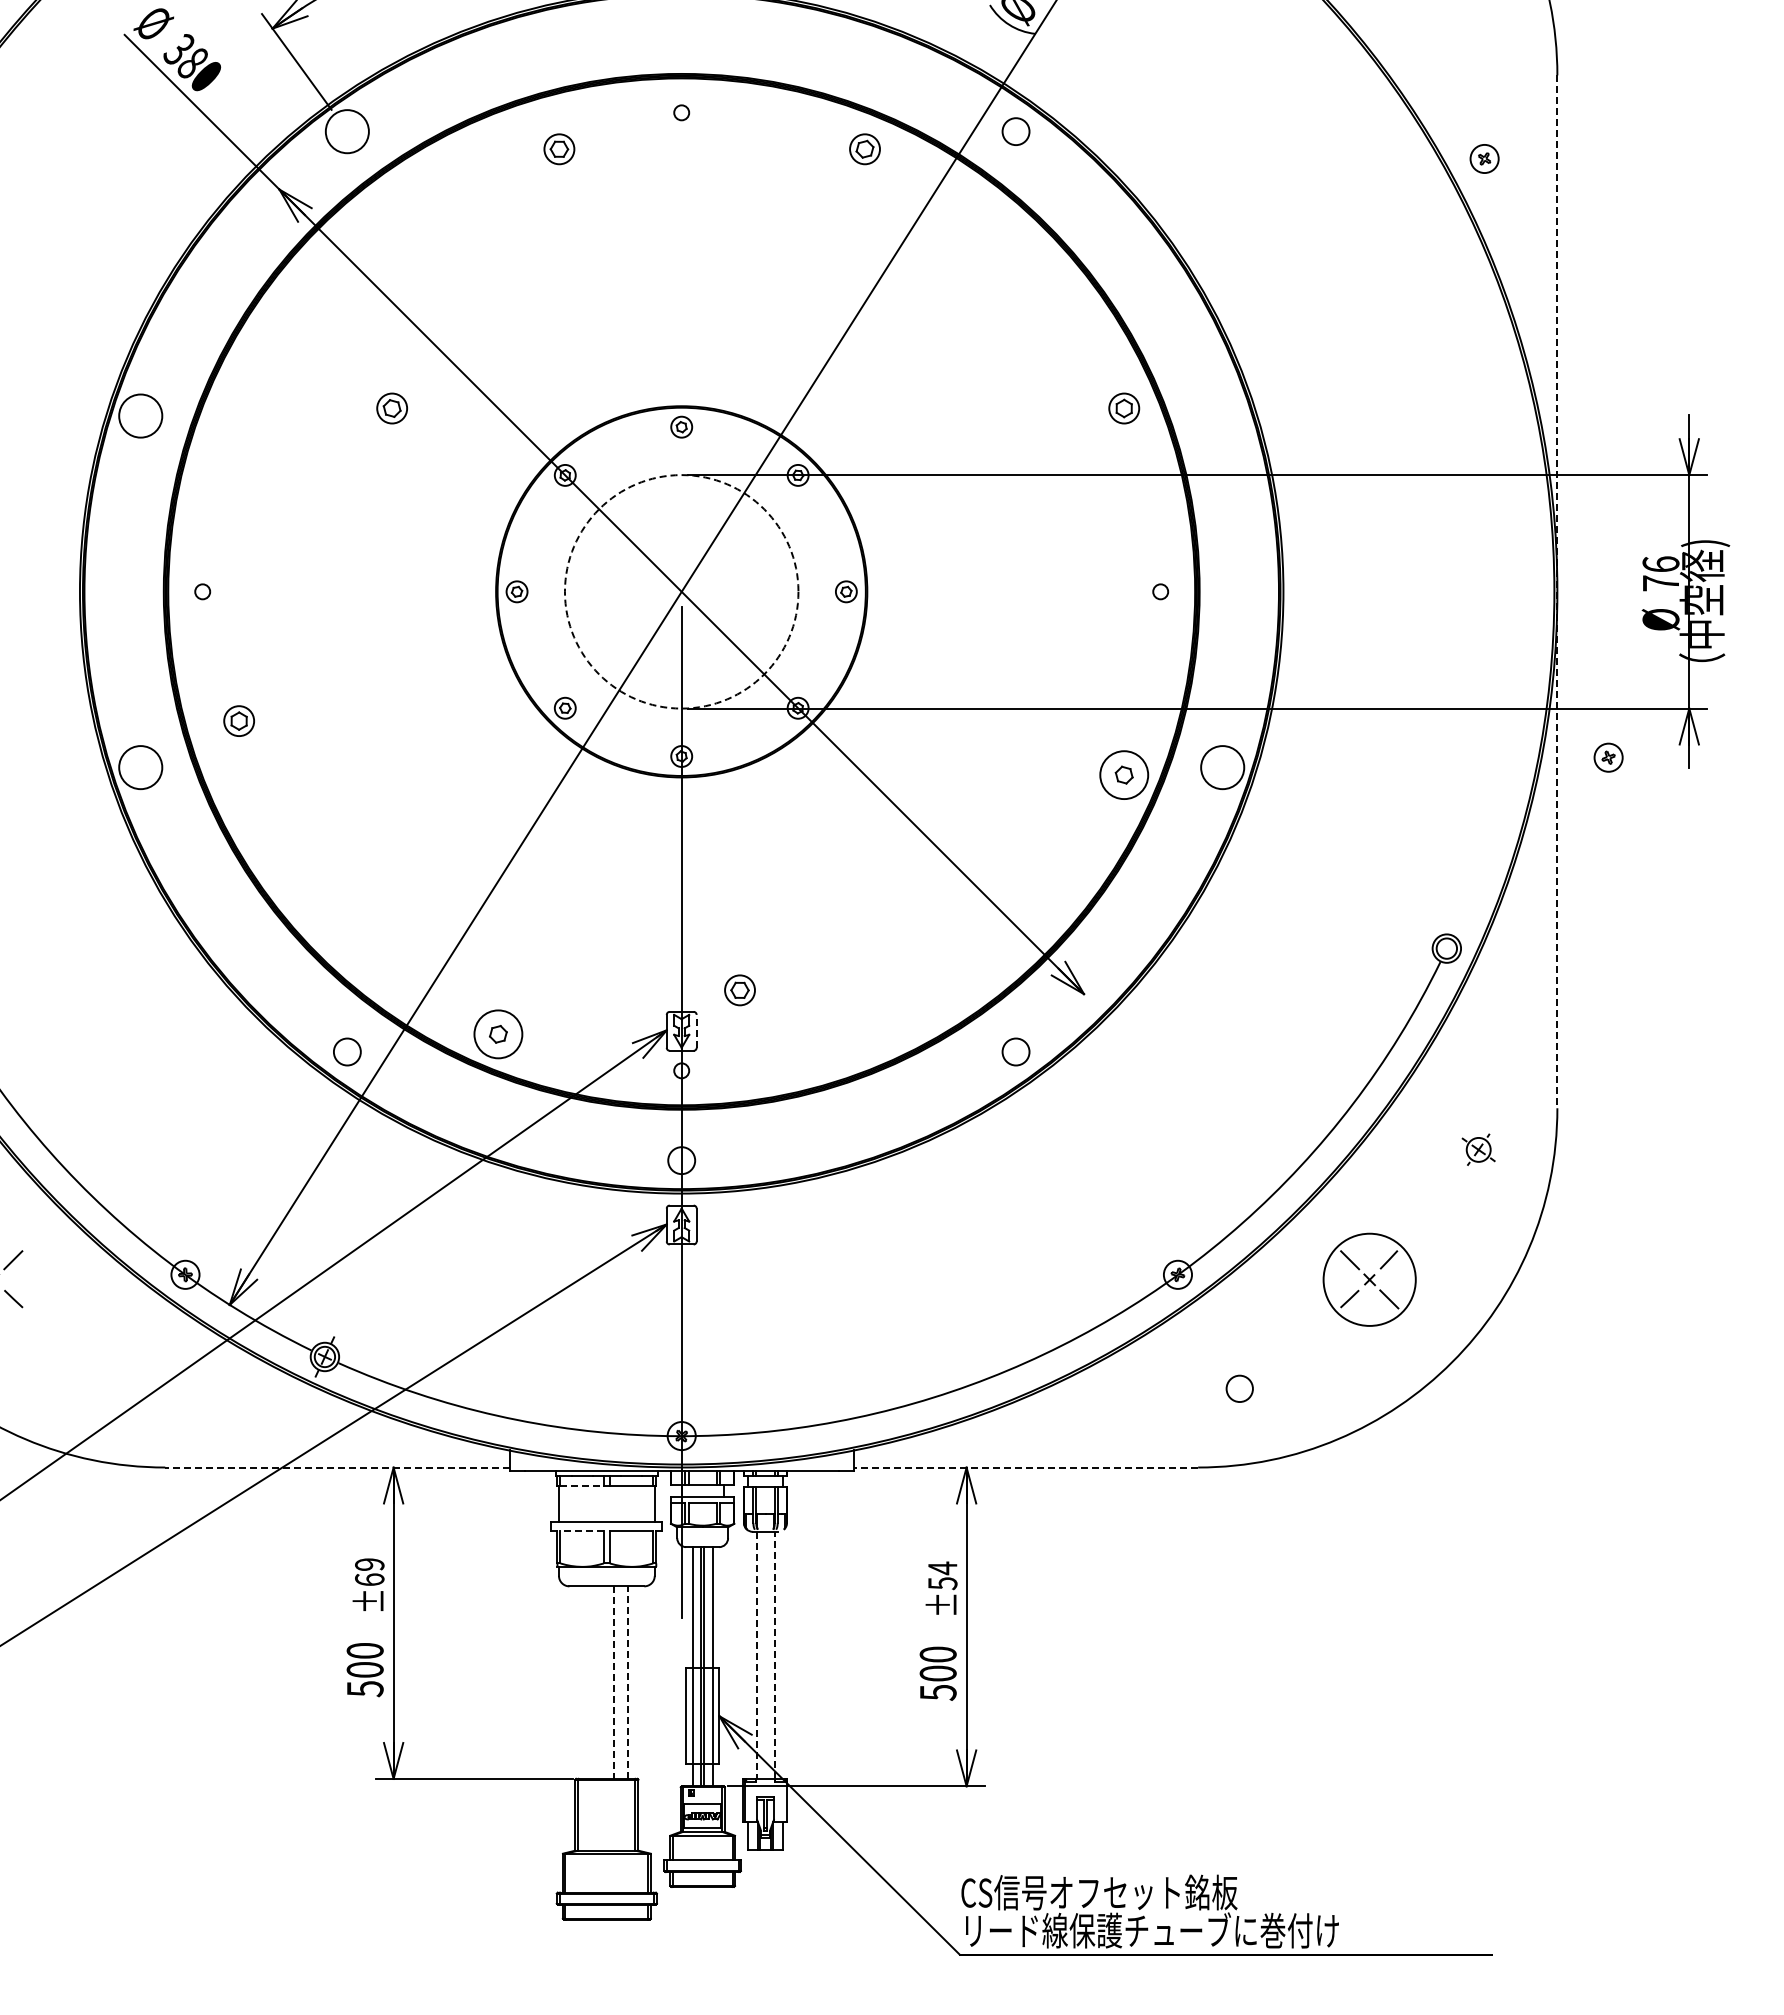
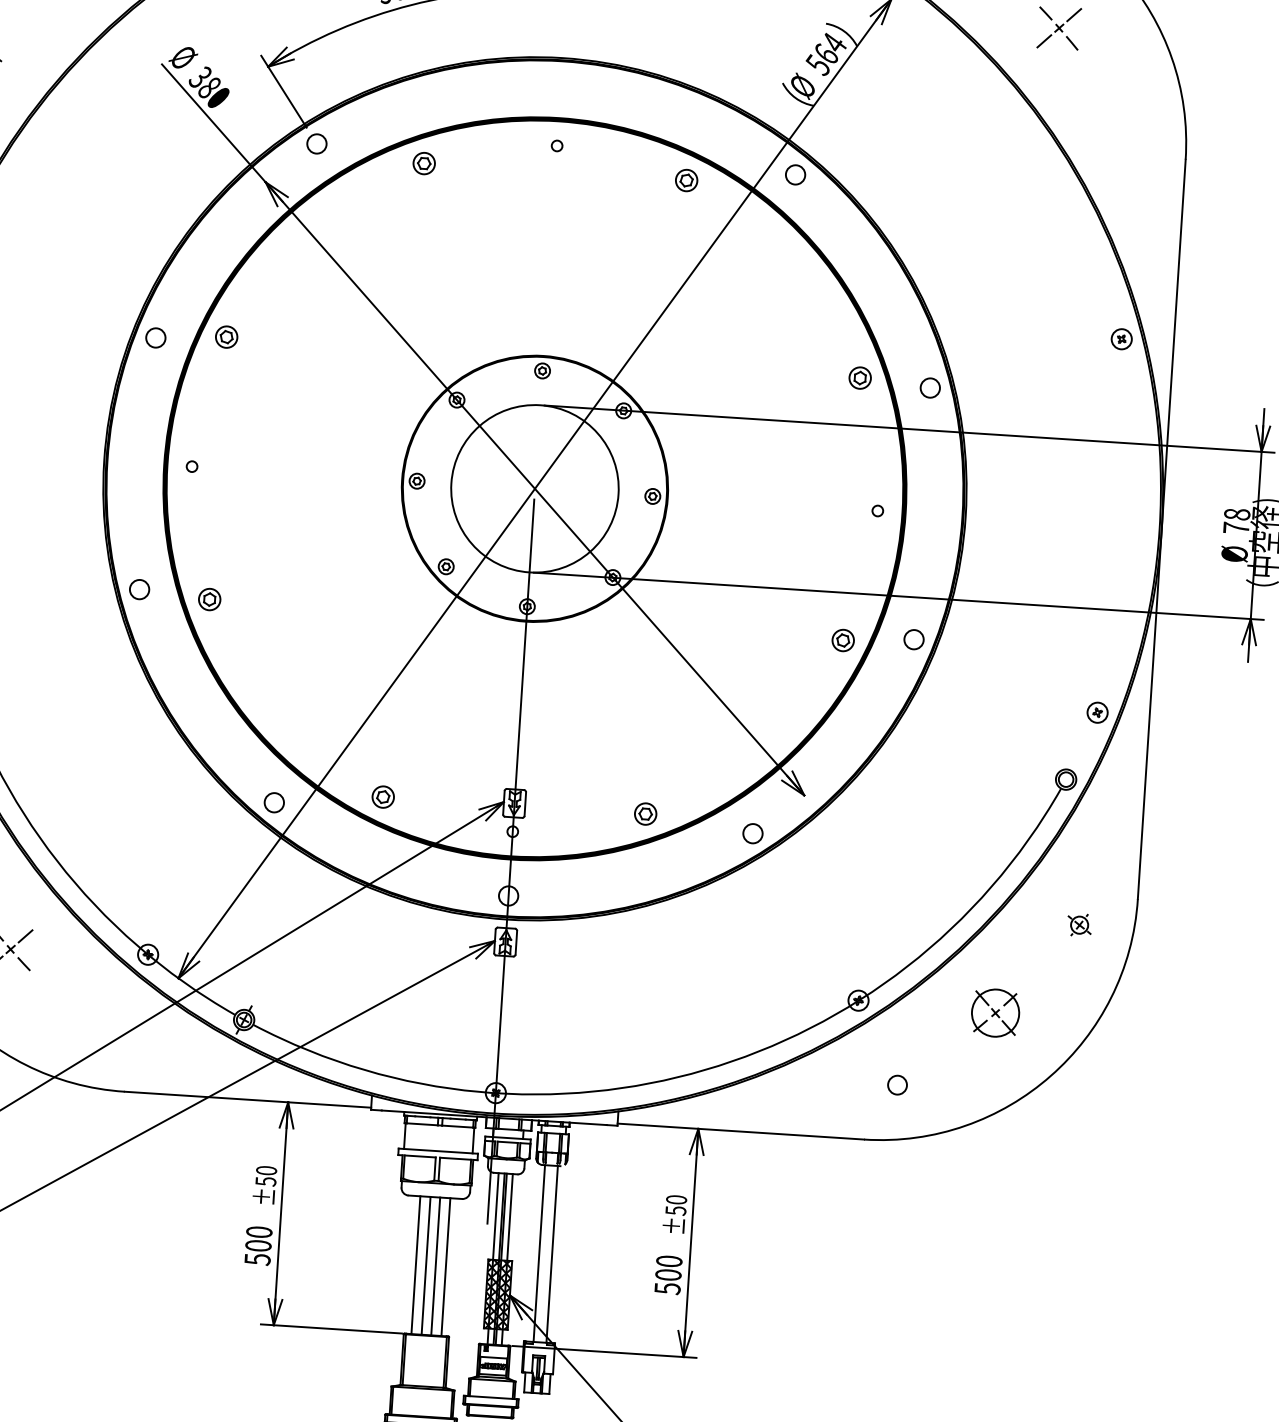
circle: (346, 131) -> (316, 143), size x0.62
part: (559, 149) -> (424, 163), moved
part: (1484, 158) -> (1121, 338), moved
part: (391, 408) -> (226, 337), moved
circle: (140, 415) -> (155, 337), size x0.62
circle: (1222, 415) -> (930, 387), added
text: (1660, 564) -> (1236, 514), 76 -> 78
circle: (681, 591) -> (534, 488), dashed -> solid
line: (1557, 592) -> (1161, 529), dashed -> solid
part: (238, 720) -> (209, 599), moved
part: (1608, 757) -> (1097, 712), moved
circle: (140, 767) -> (139, 589), size x0.62
circle: (1222, 767) -> (913, 639), size x0.62
circle: (1124, 775) -> (843, 640), size x0.62
part: (739, 990) -> (645, 814), moved
line: (696, 1030) -> (525, 803), dashed -> solid
circle: (498, 1034) -> (383, 797), size x0.62
circle: (1369, 1279) -> (995, 1012), size x0.71
line: (336, 1467) -> (247, 1099), dashed -> solid
line: (1025, 1467) -> (740, 1131), dashed -> solid
line: (582, 1486) -> (422, 1124), dashed -> solid
line: (582, 1530) -> (420, 1156), dashed -> solid
text: (942, 1568) -> (676, 1200), ±54 -> ±50
text: (369, 1572) -> (266, 1176), ±69 -> ±50
line: (774, 1654) -> (552, 1253), dashed -> solid
line: (756, 1655) -> (539, 1253), dashed -> solid
line: (585, 1682) -> (415, 1265), added
line: (600, 1682) -> (426, 1265), added
line: (627, 1682) -> (445, 1267), dashed -> solid
line: (613, 1683) -> (435, 1267), dashed -> solid
hatch: (702, 1716) -> (497, 1294), added

